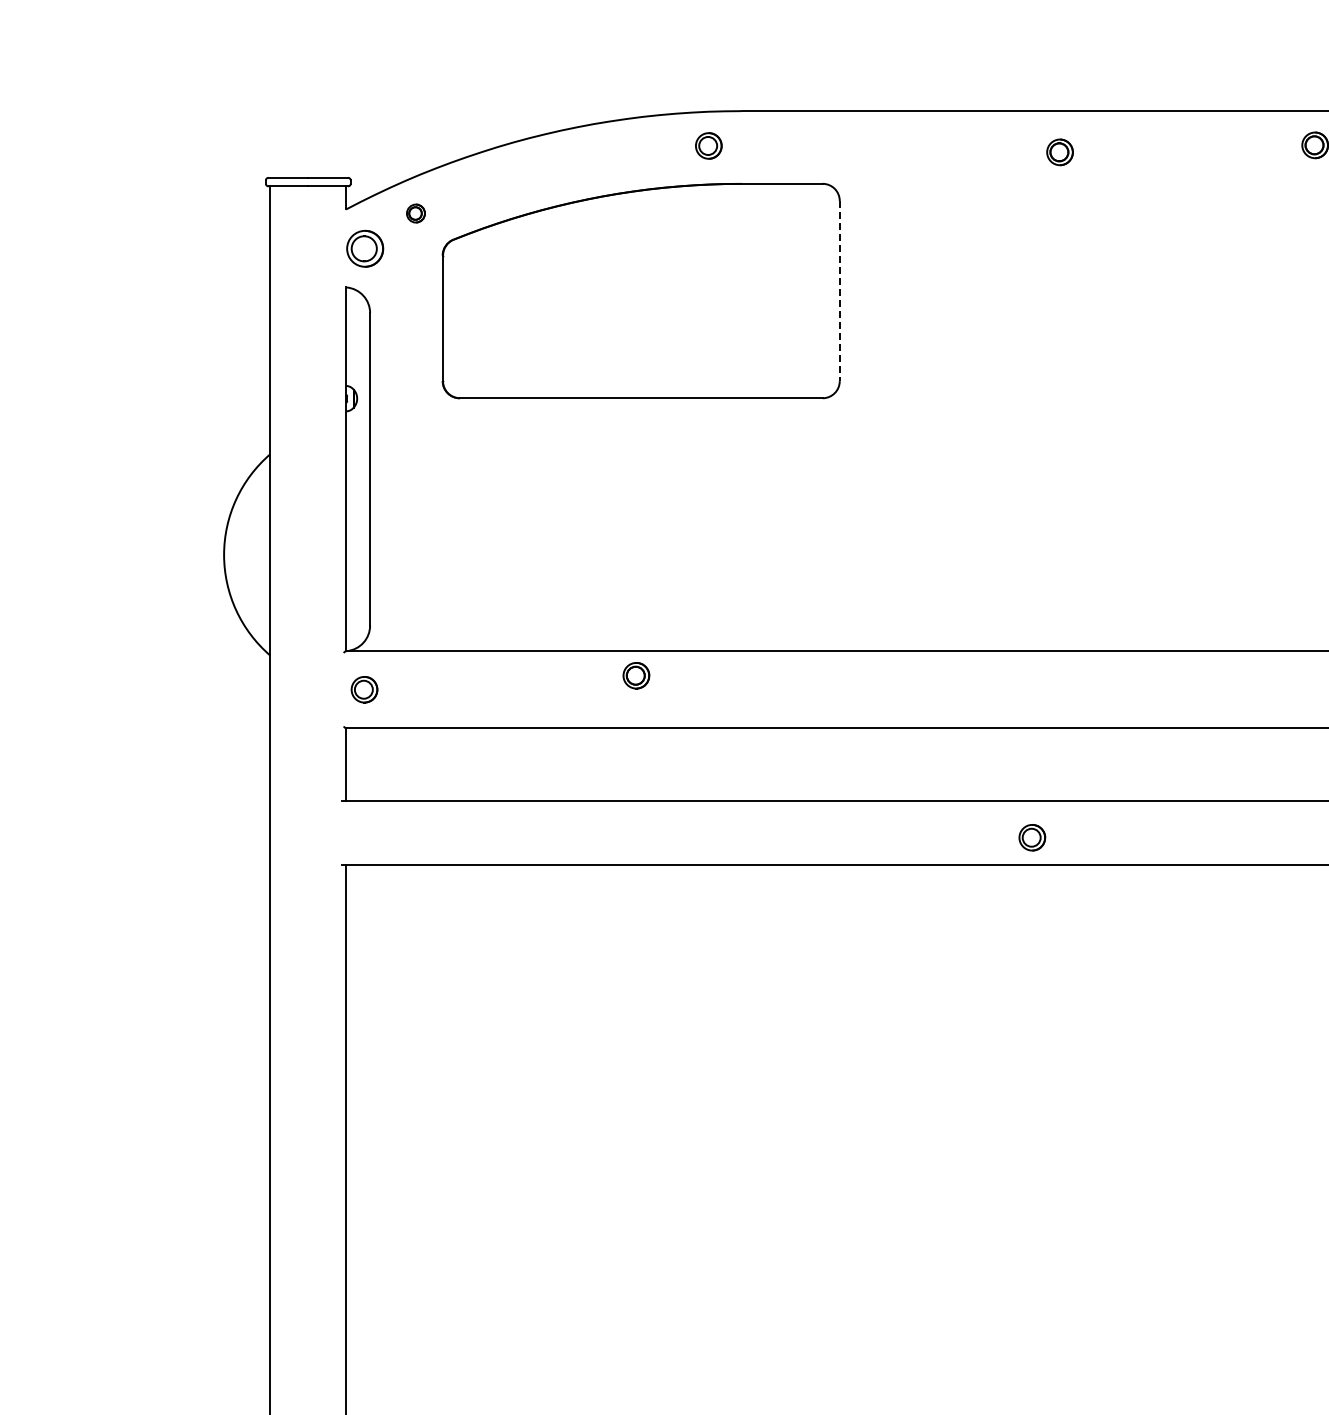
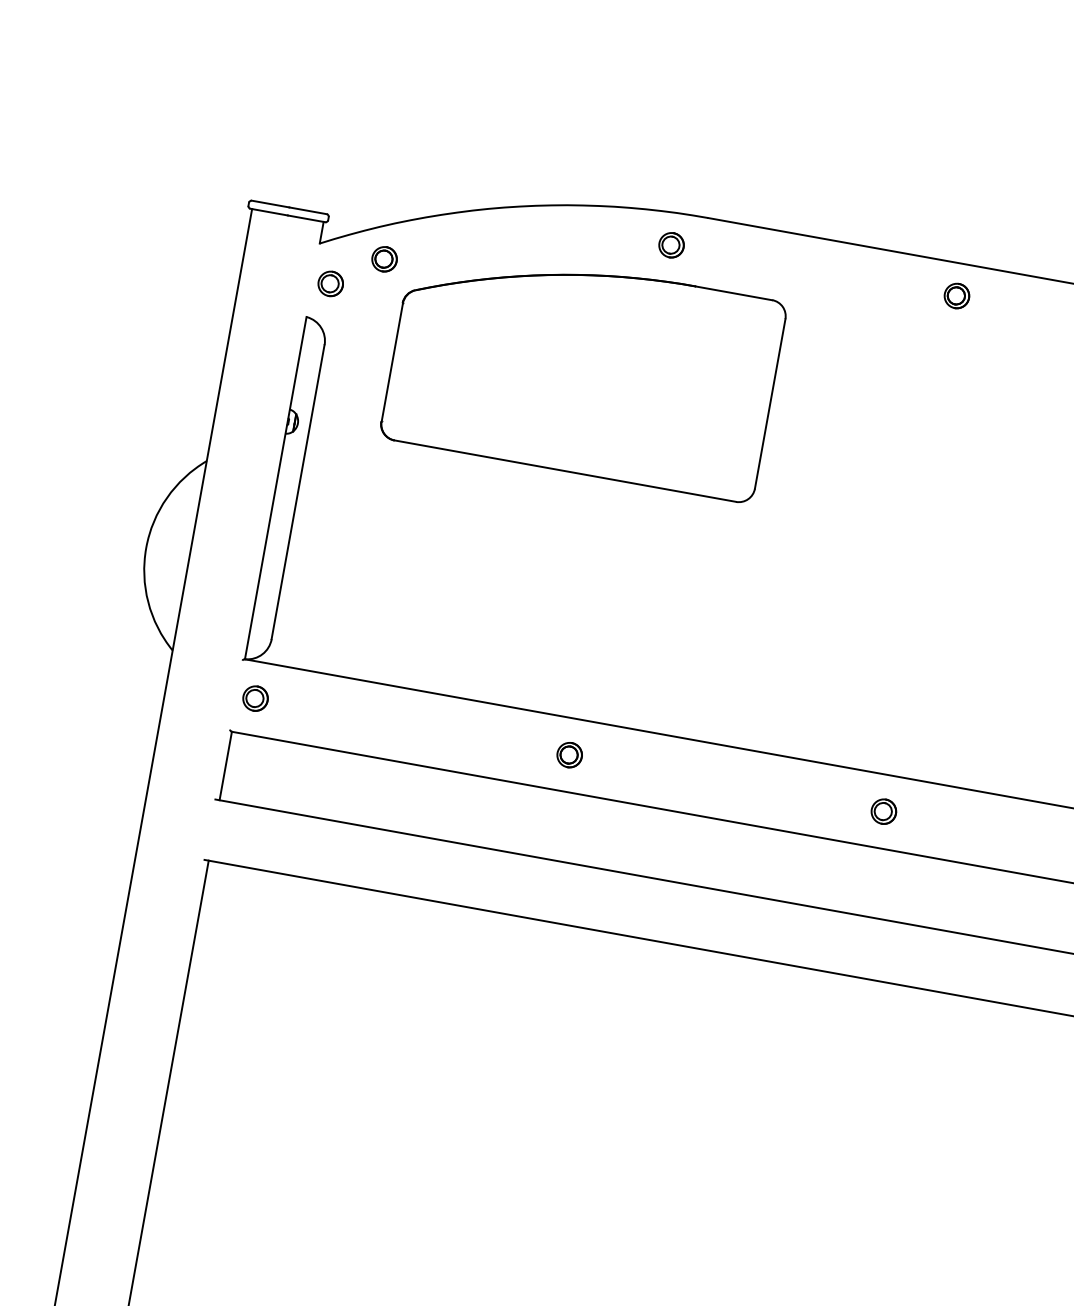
part: (1059, 152) -> (956, 296), moved
part: (415, 213) -> (384, 259), size x1.43
part: (364, 248) -> (330, 283), size x0.71
line: (839, 291) -> (769, 404), dashed -> solid
part: (636, 675) -> (569, 754), moved
part: (1032, 837) -> (884, 811), moved

